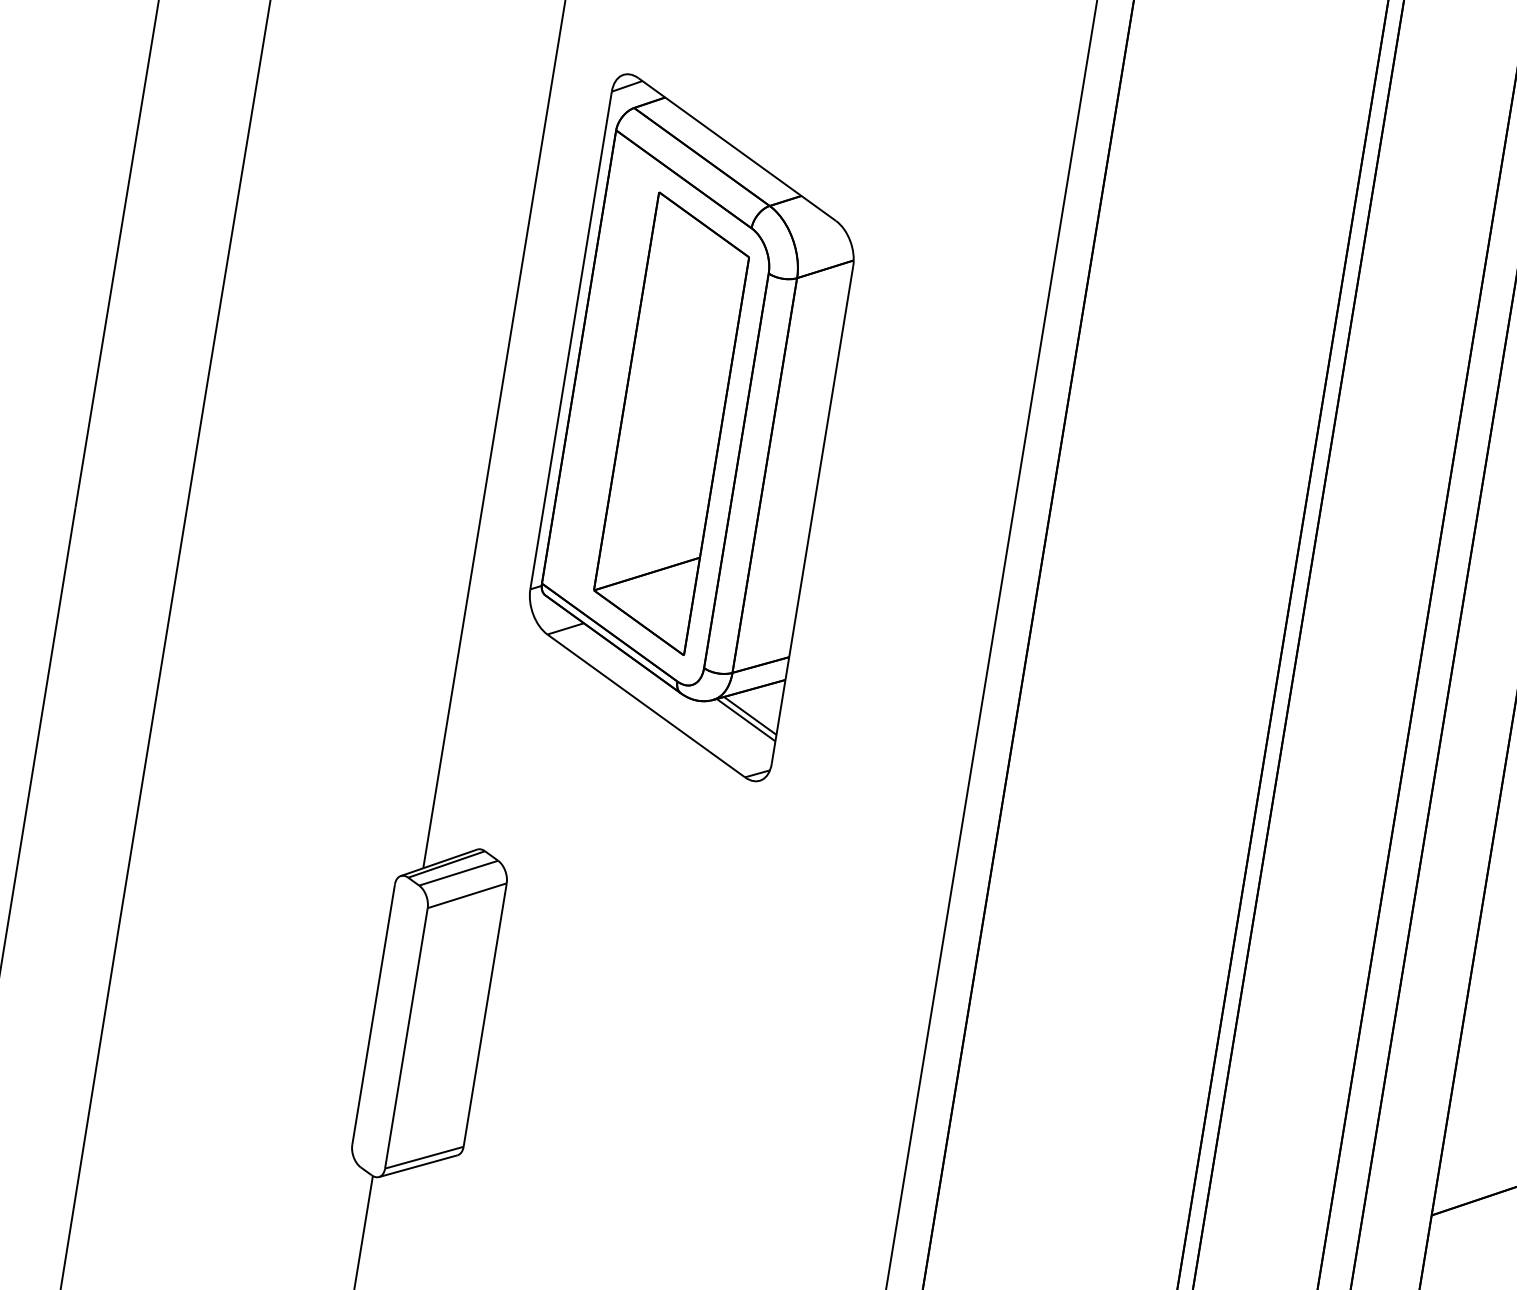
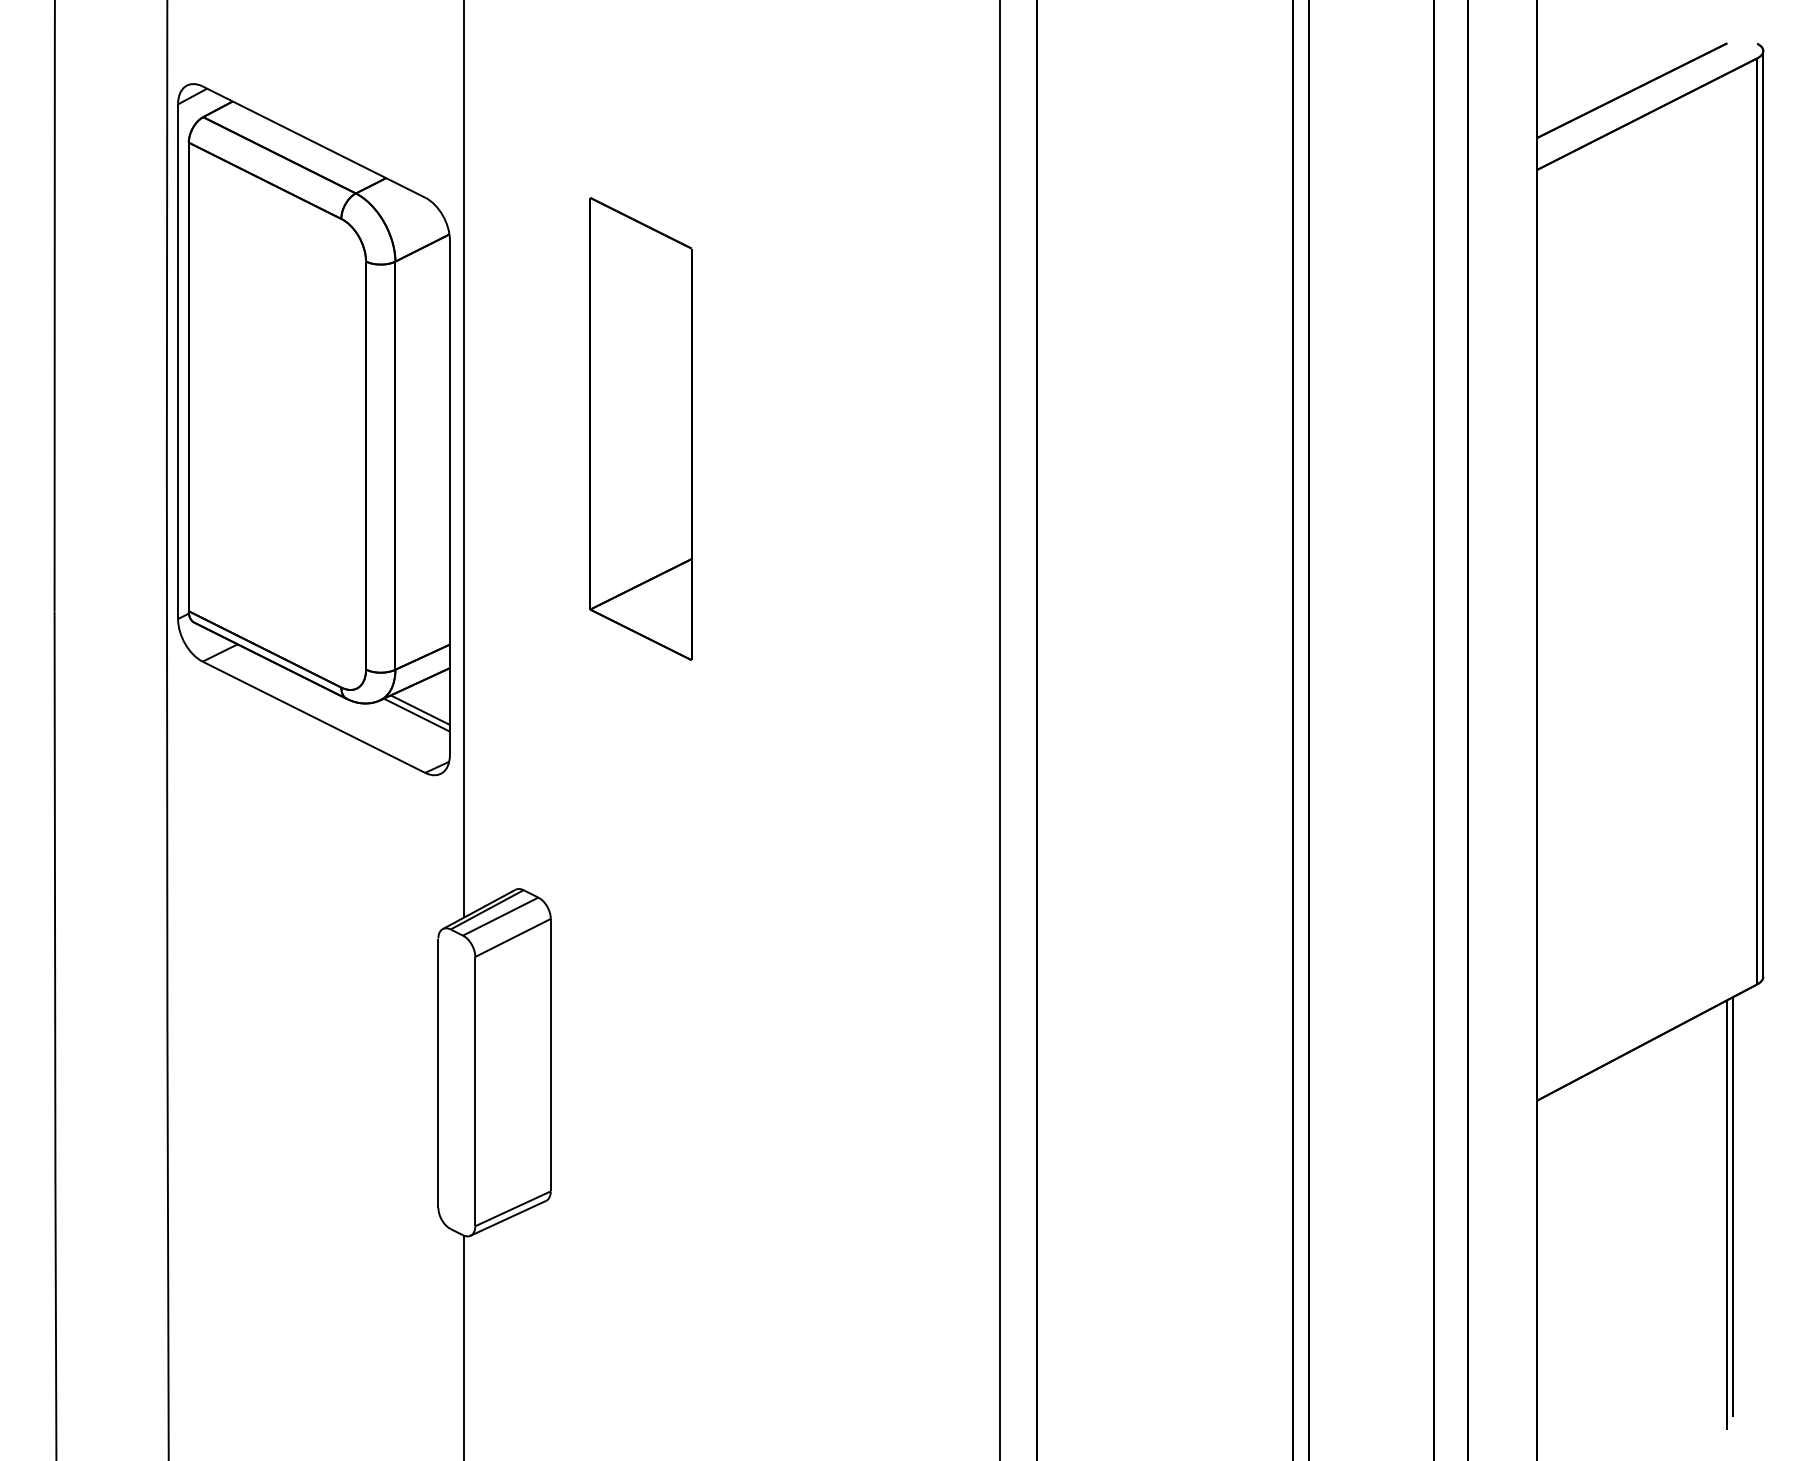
part: (691, 427) -> (313, 429), moved

